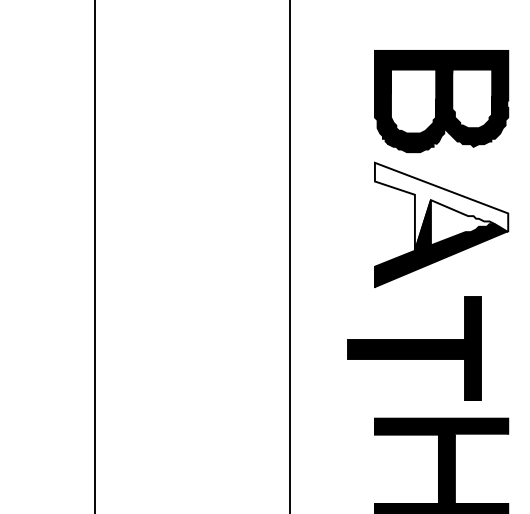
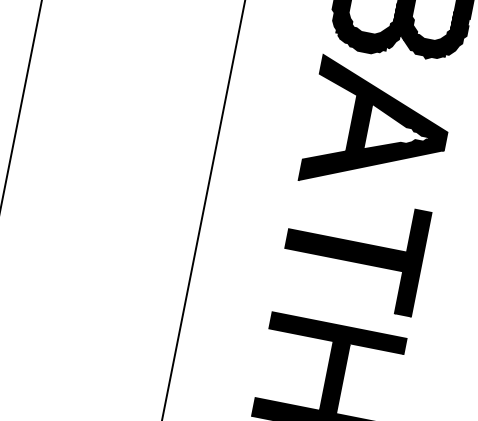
fill: (441, 206) -> (381, 112), added
part: (414, 348) -> (354, 250), moved

